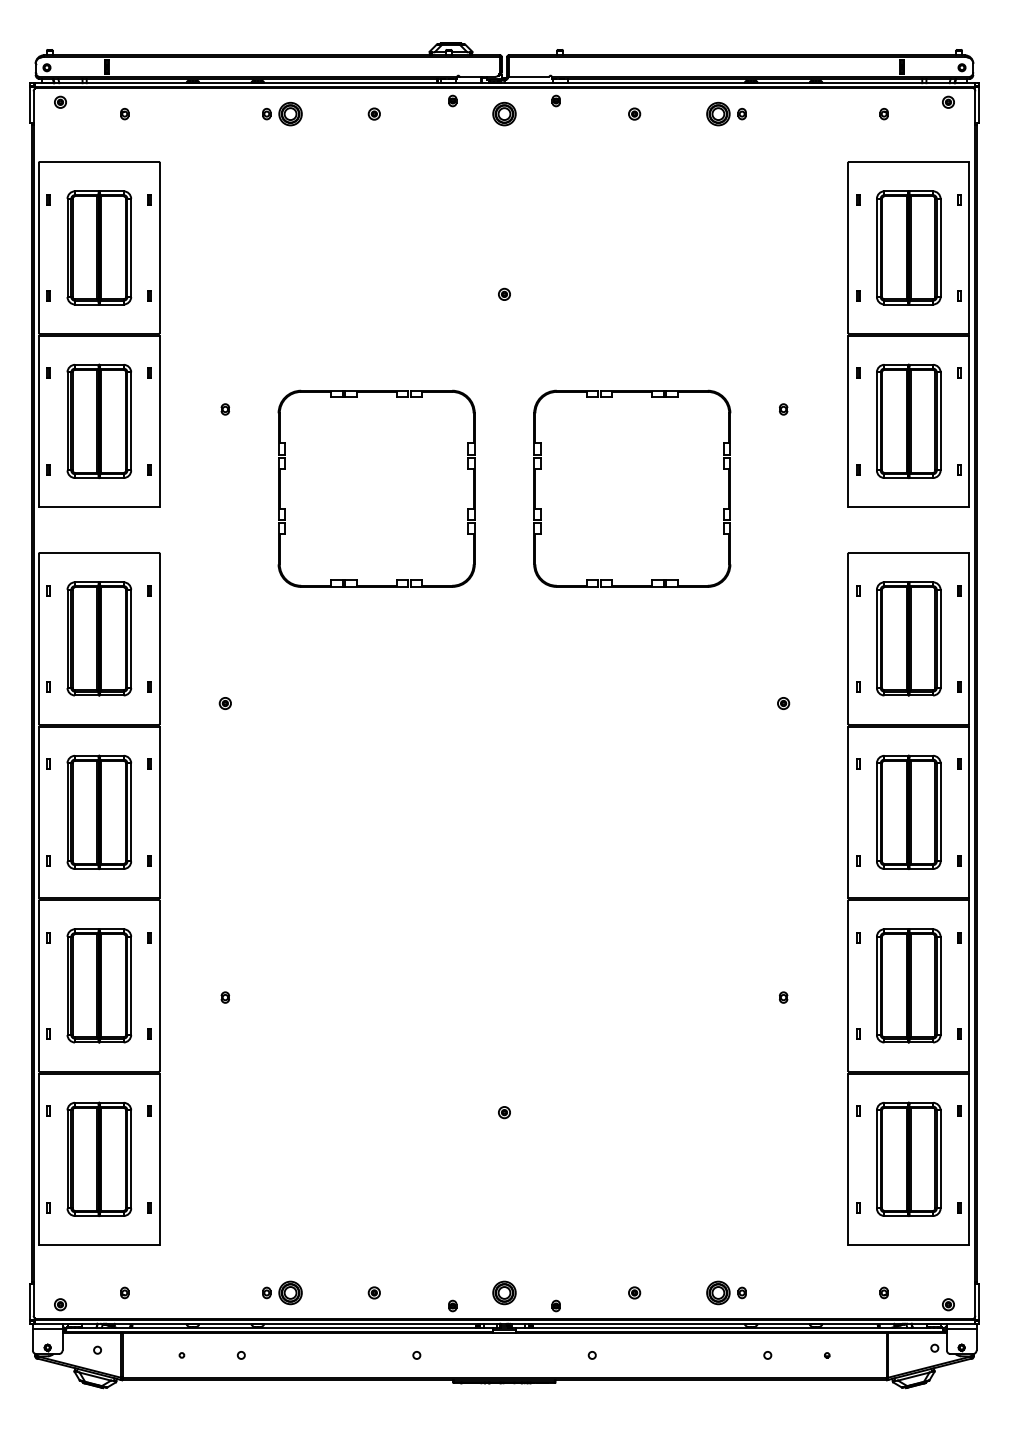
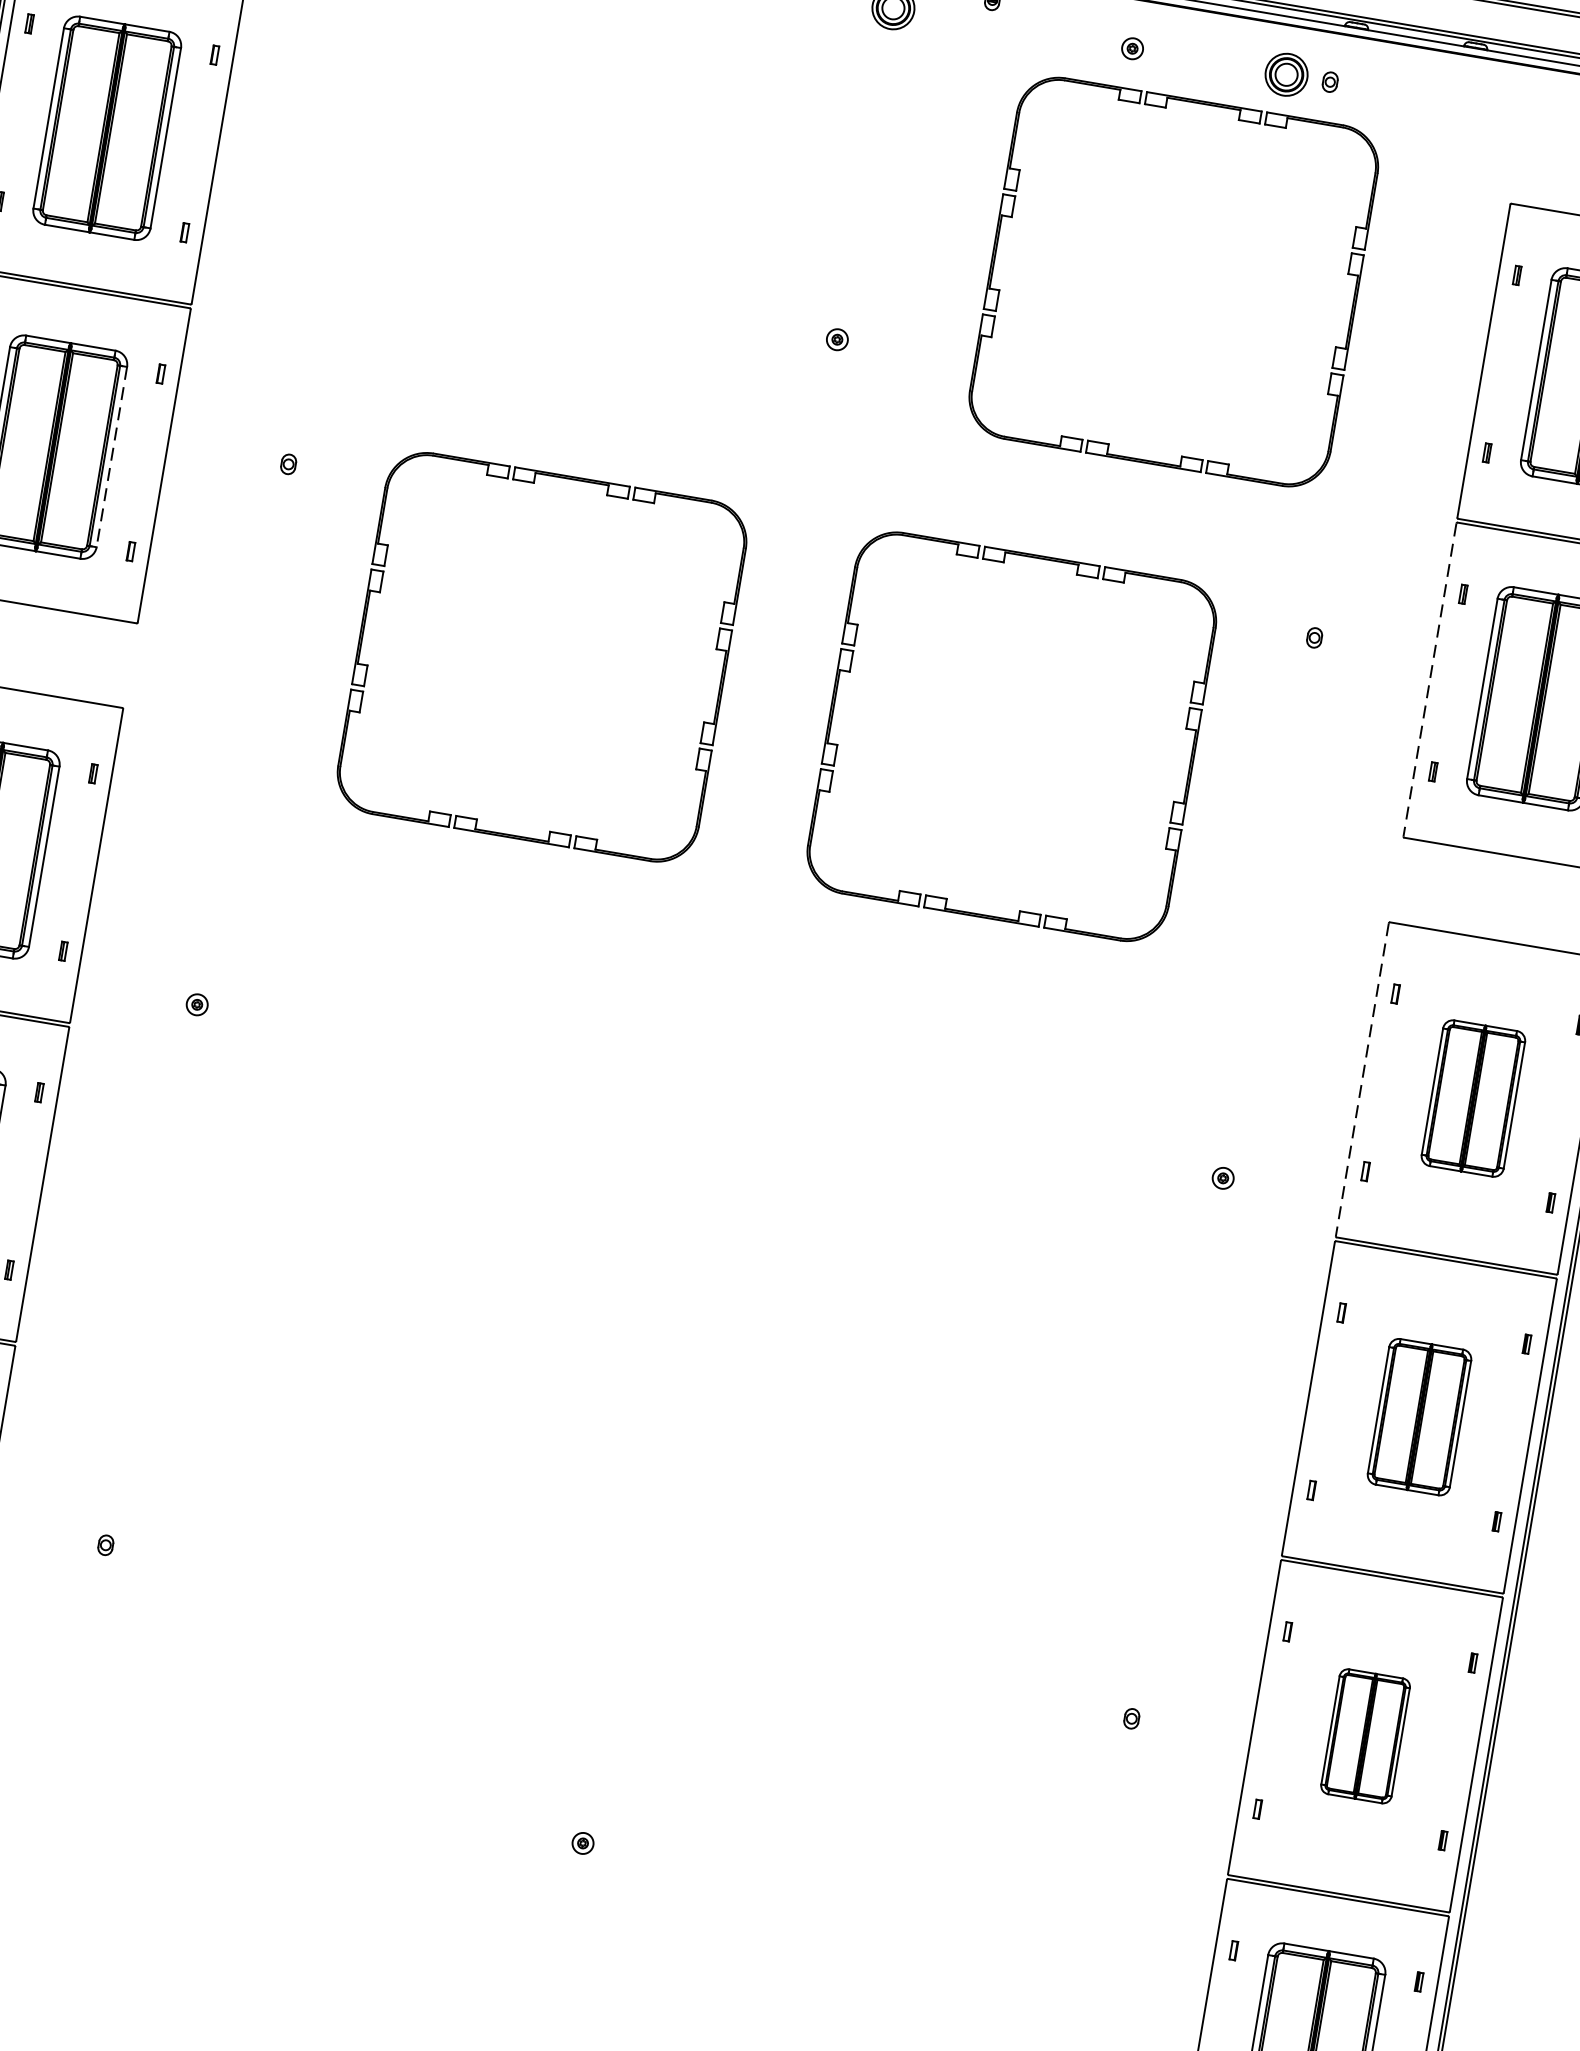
part: (696, 142) -> (1237, 120), added
line: (131, 421) -> (112, 457), solid -> dashed
line: (848, 421) -> (1430, 680), solid -> dashed
part: (908, 638) -> (1472, 1097), size x0.7
line: (848, 639) -> (1362, 1080), solid -> dashed
part: (908, 811) -> (1419, 1415), size x0.7
part: (908, 985) -> (1365, 1735), size x0.6

